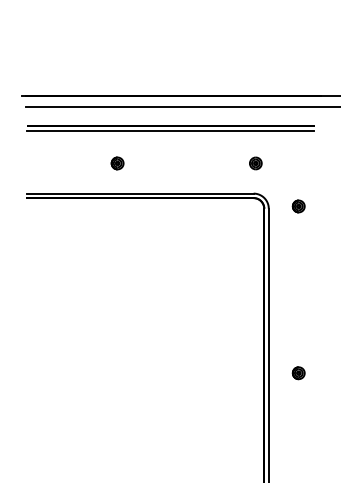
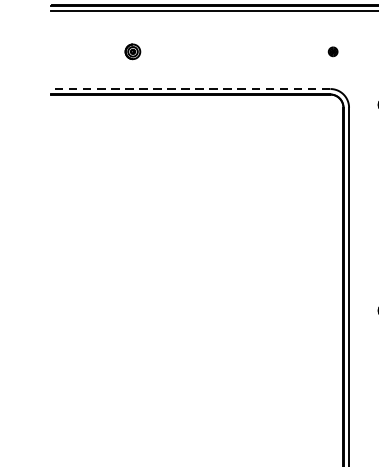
part: (117, 163) -> (132, 51), moved
part: (255, 163) -> (332, 51), size x0.6
line: (140, 193) -> (190, 88), solid -> dashed

